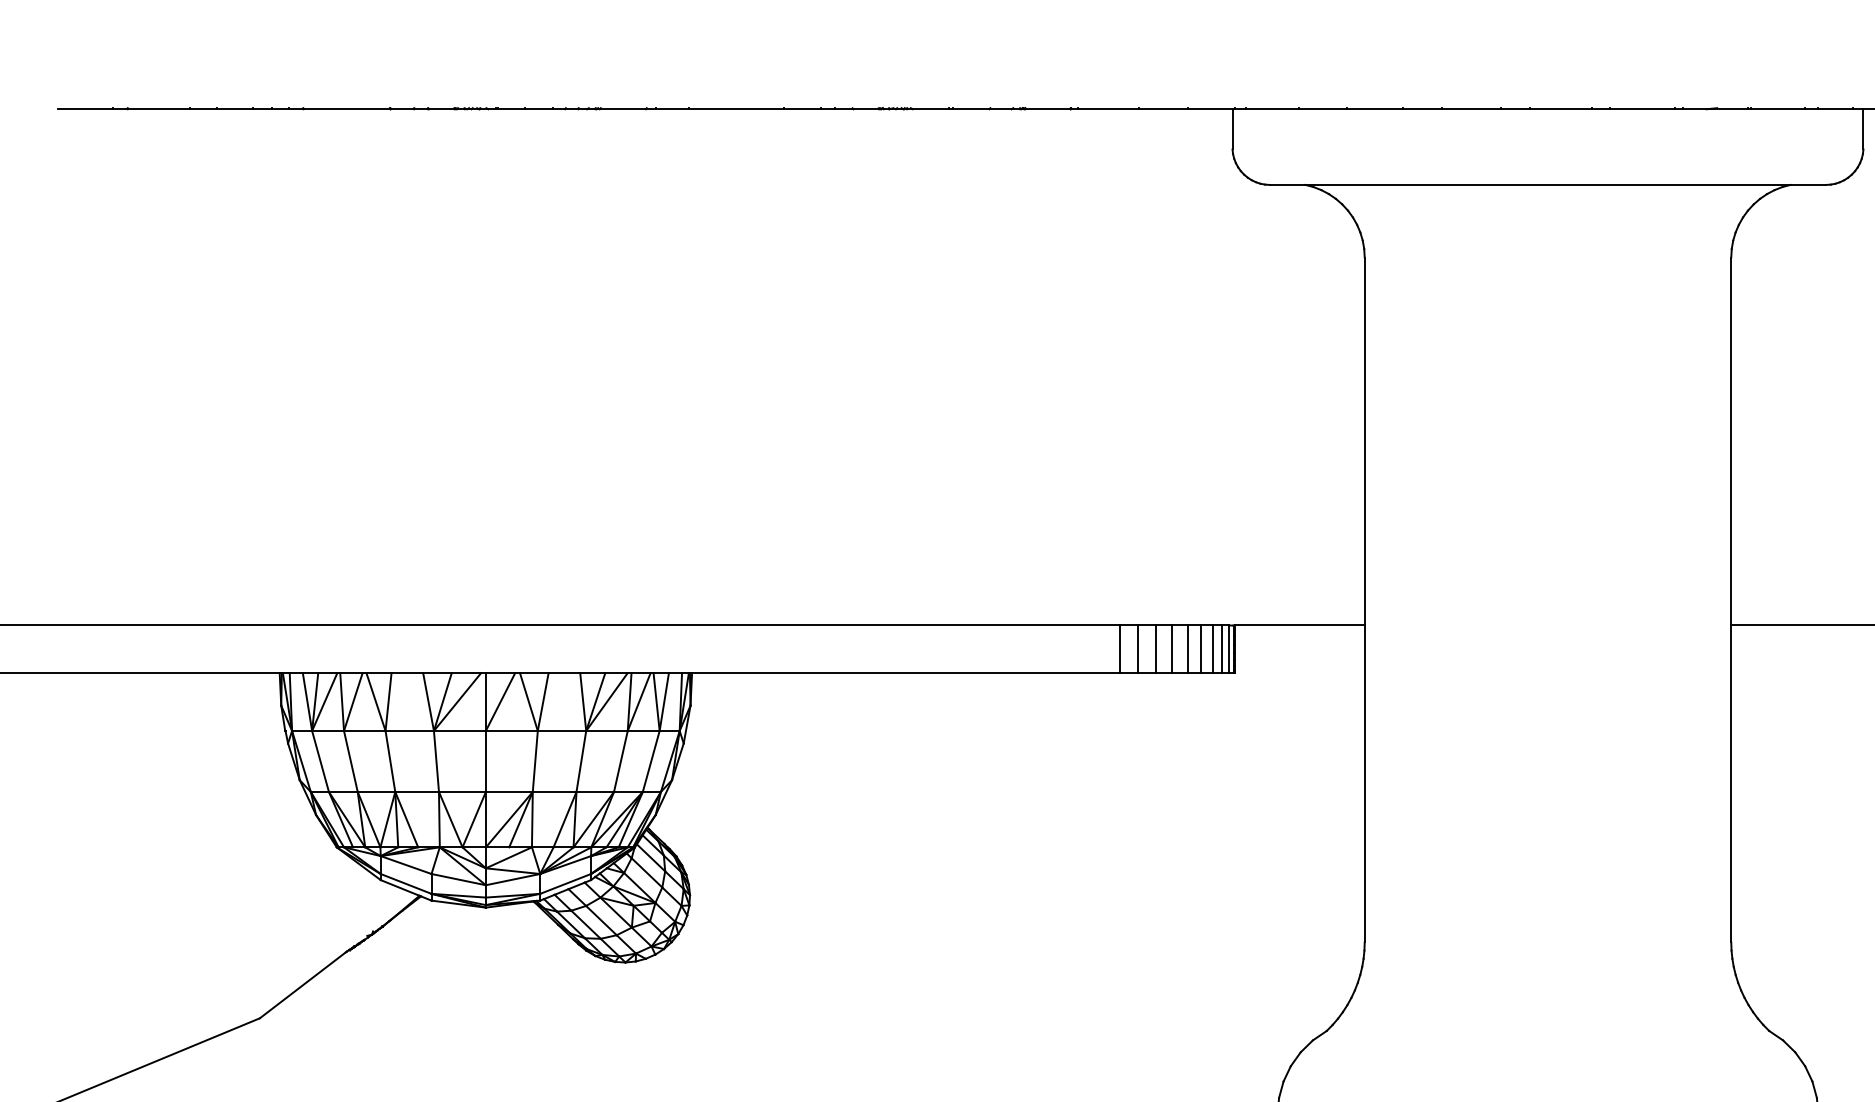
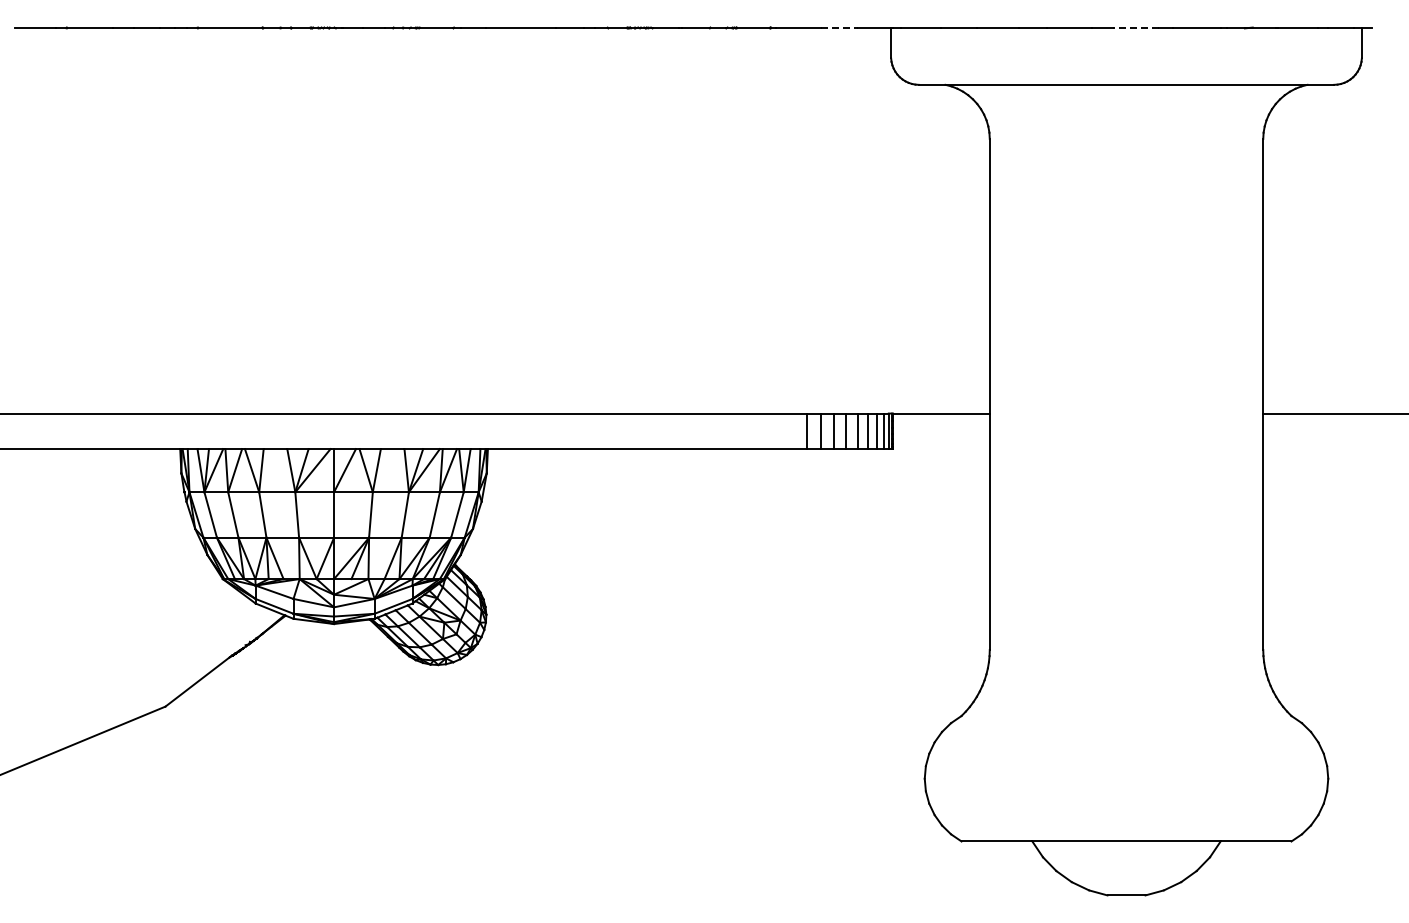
line: (1163, 109) -> (839, 28), solid -> dashed
line: (1560, 109) -> (1135, 28), solid -> dashed

